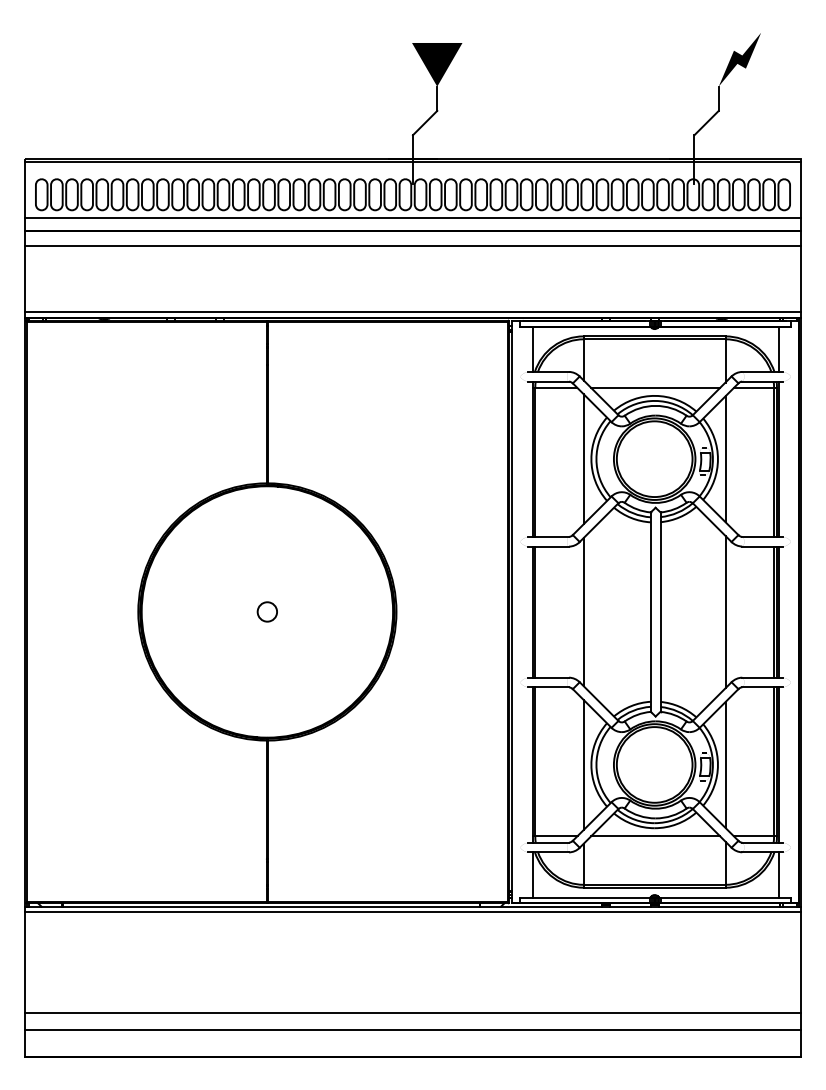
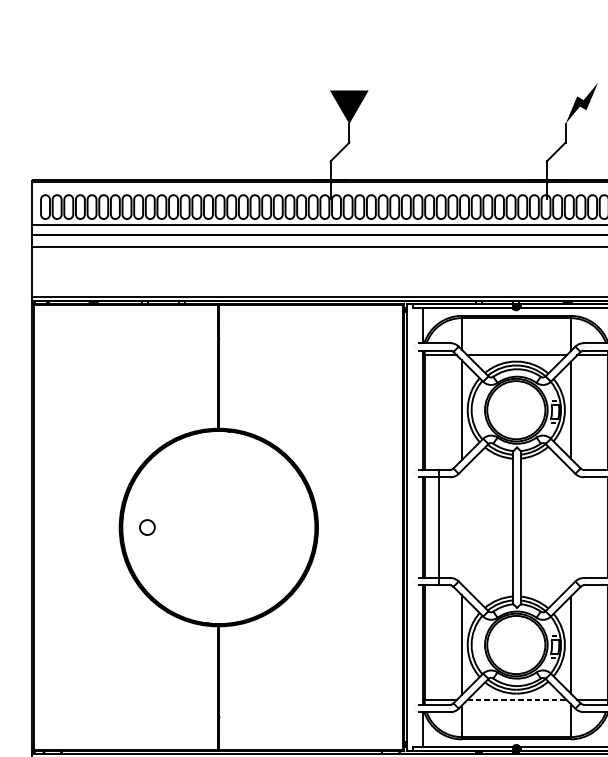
circle: (266, 611) -> (146, 527), moved
line: (583, 612) -> (439, 527), moved
line: (725, 612) -> (570, 527), removed
line: (655, 836) -> (516, 700), solid -> dashed

